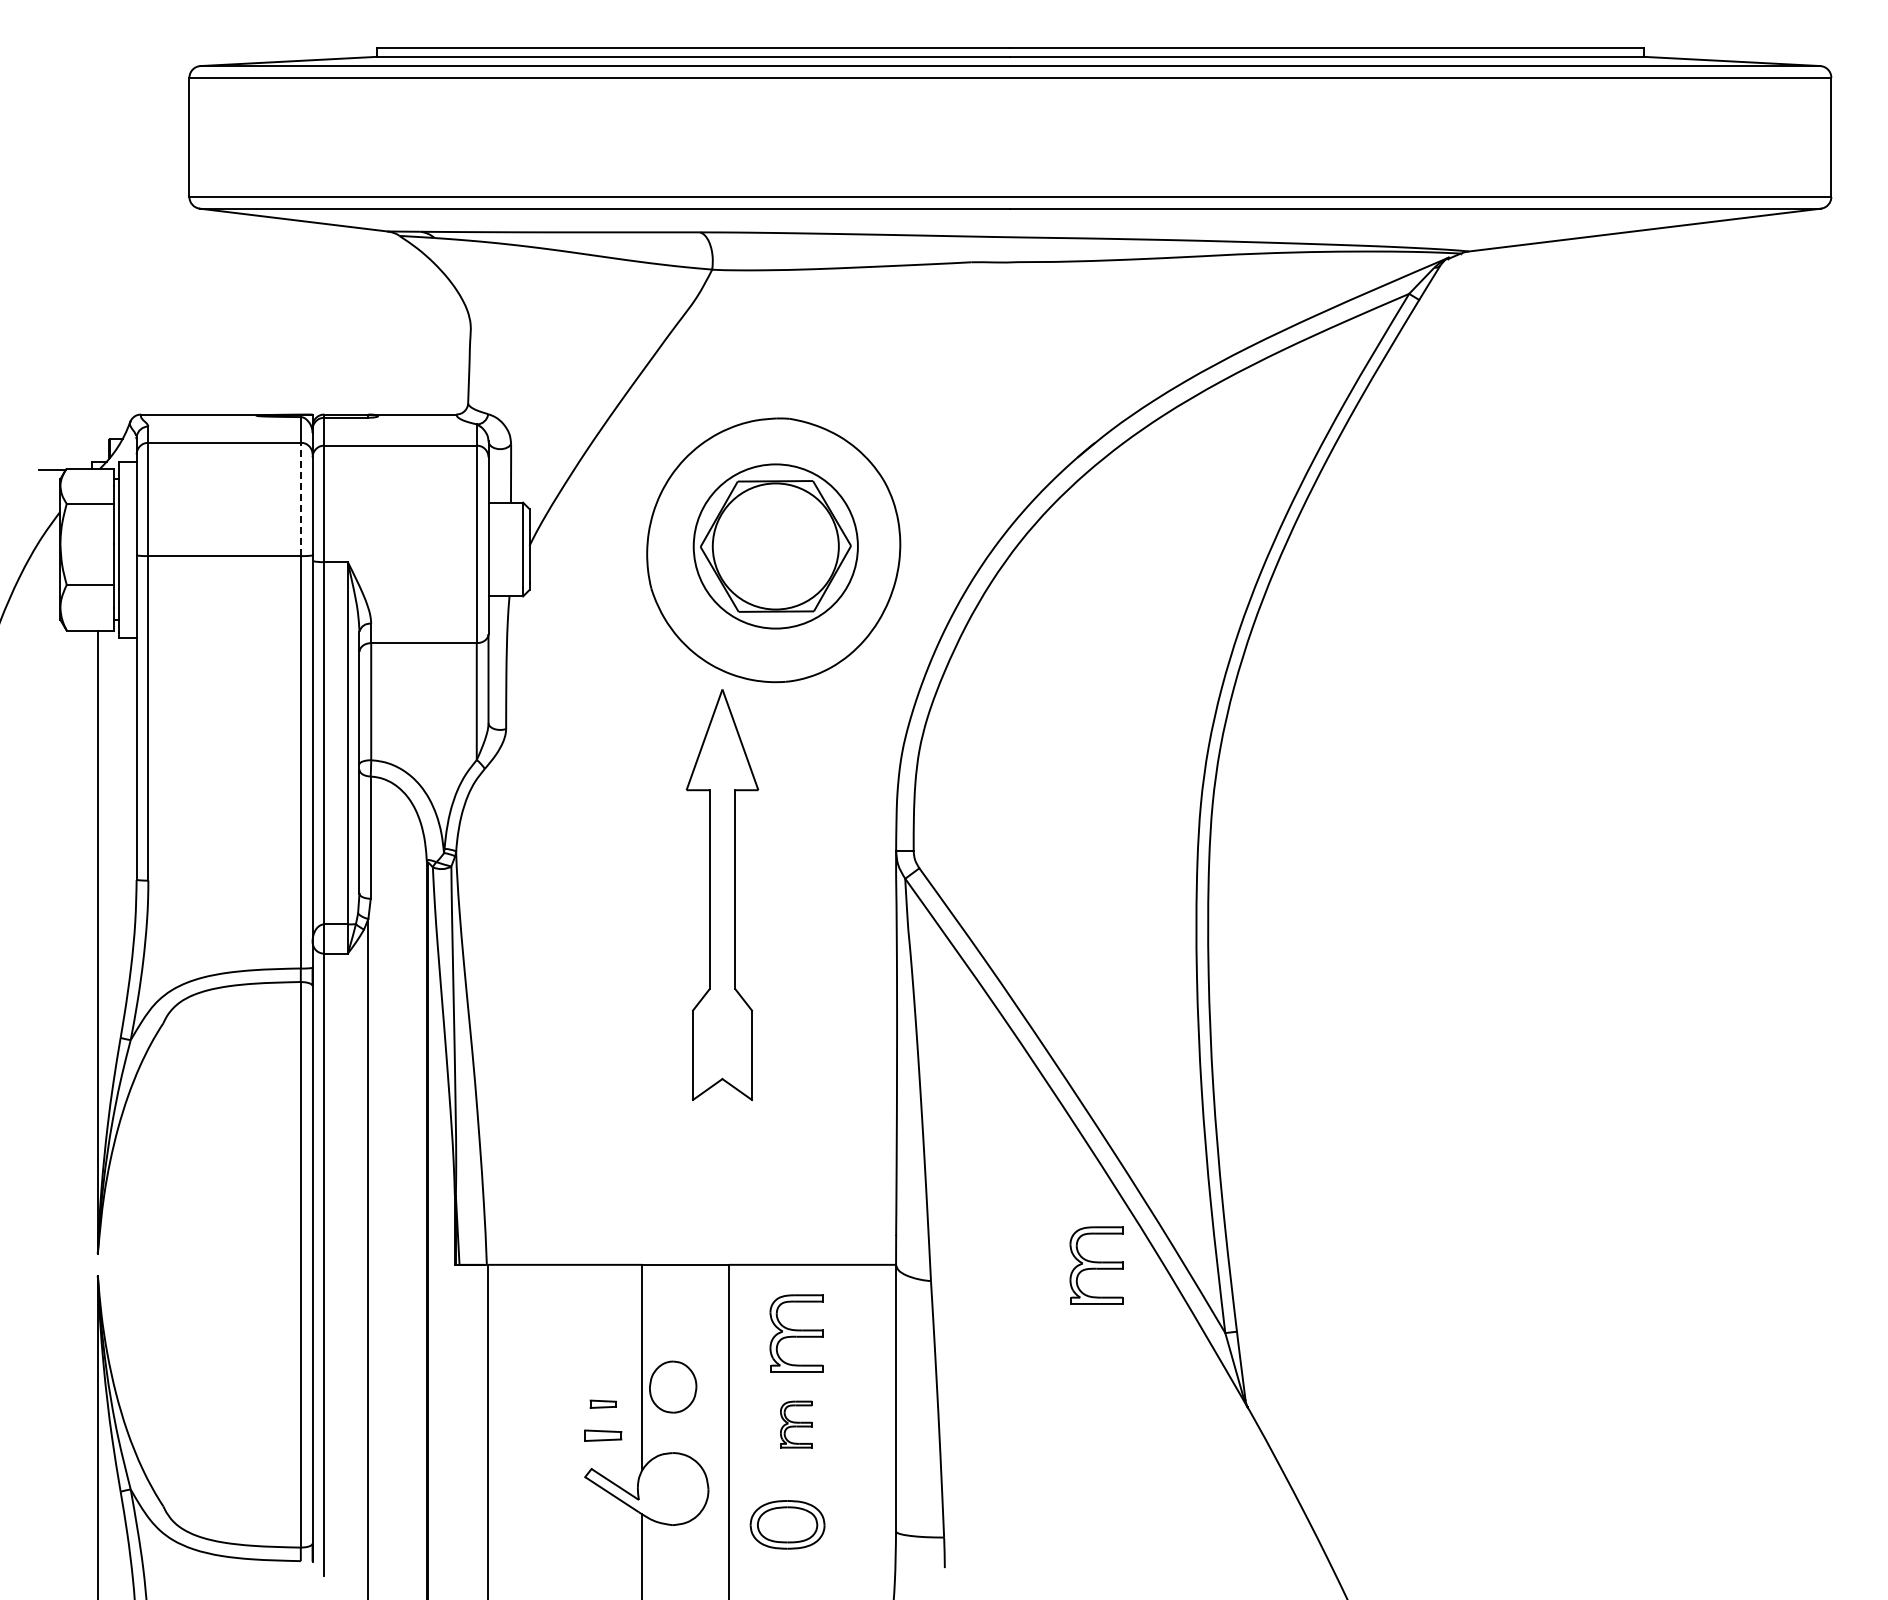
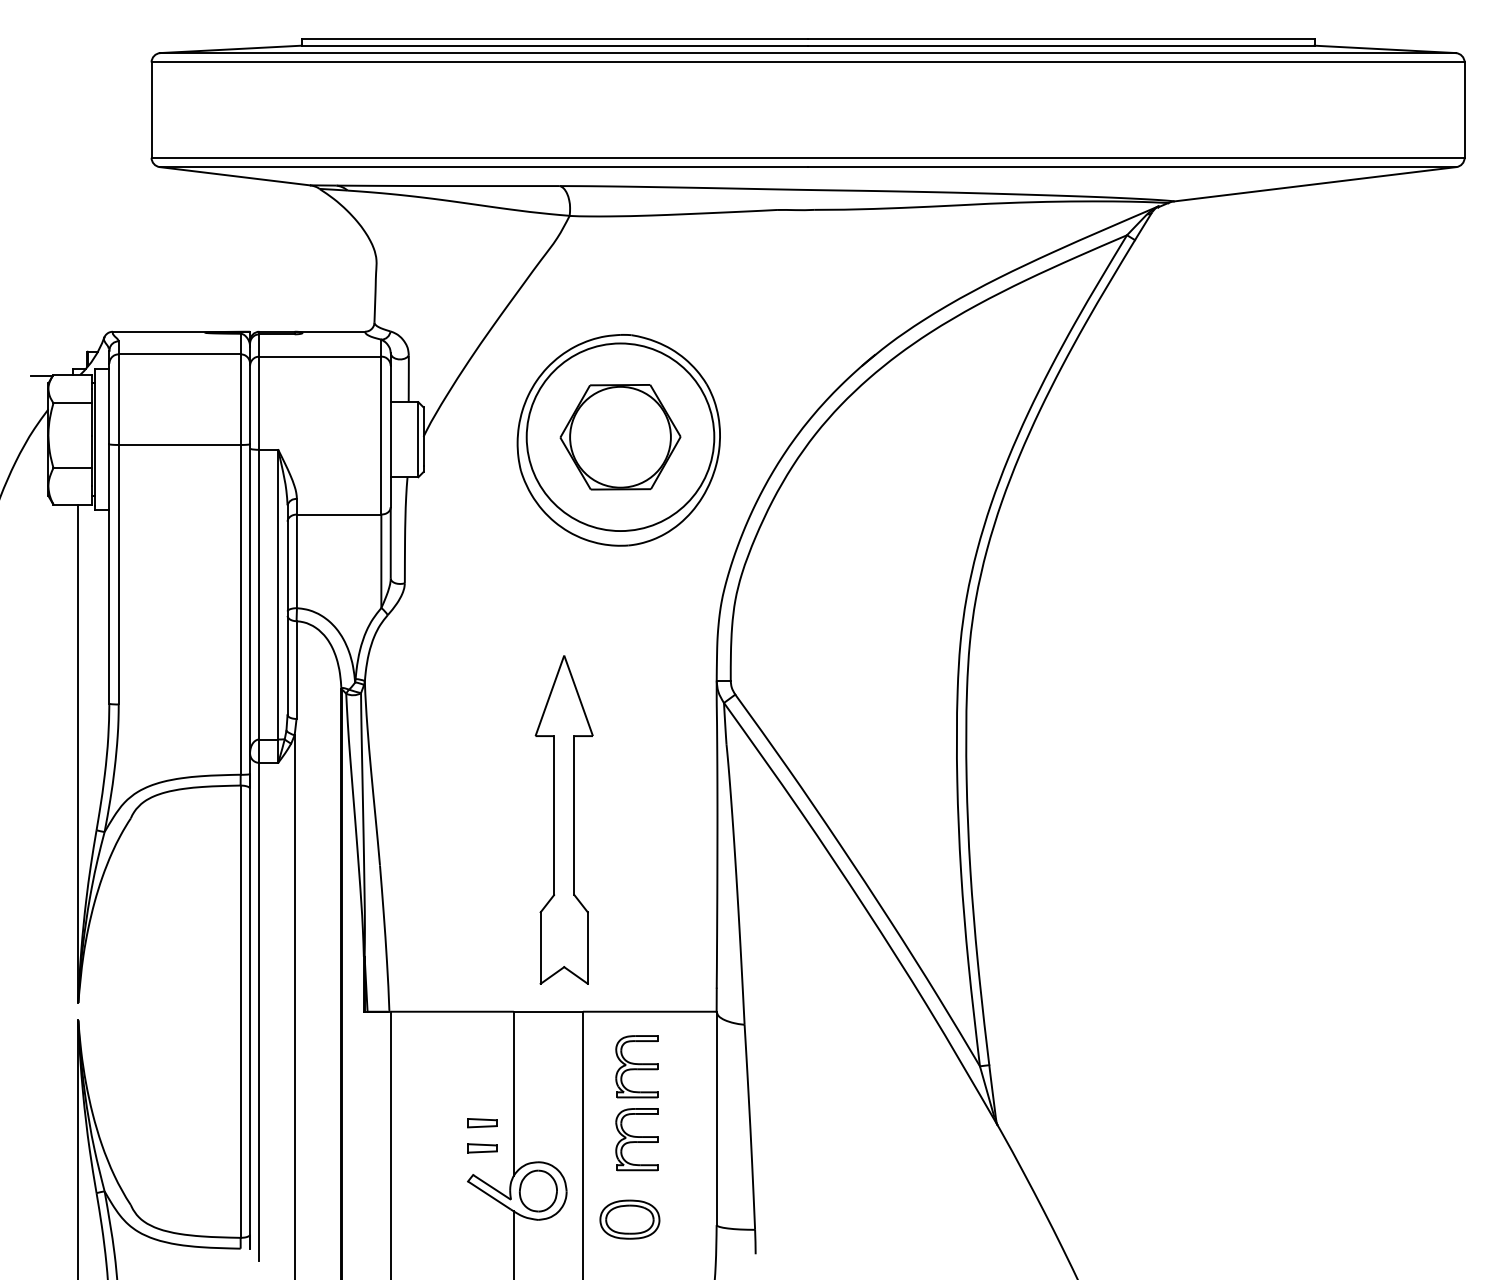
line: (300, 499) -> (240, 399), dashed -> solid
circle: (775, 546) -> (620, 437), size x1.43
part: (722, 894) -> (564, 819), moved
part: (1096, 1265) -> (876, 1012), removed
part: (673, 1386) -> (538, 1190), moved
part: (603, 1404) -> (482, 1123), size x1.43
part: (796, 1424) -> (637, 1139), size x1.67

